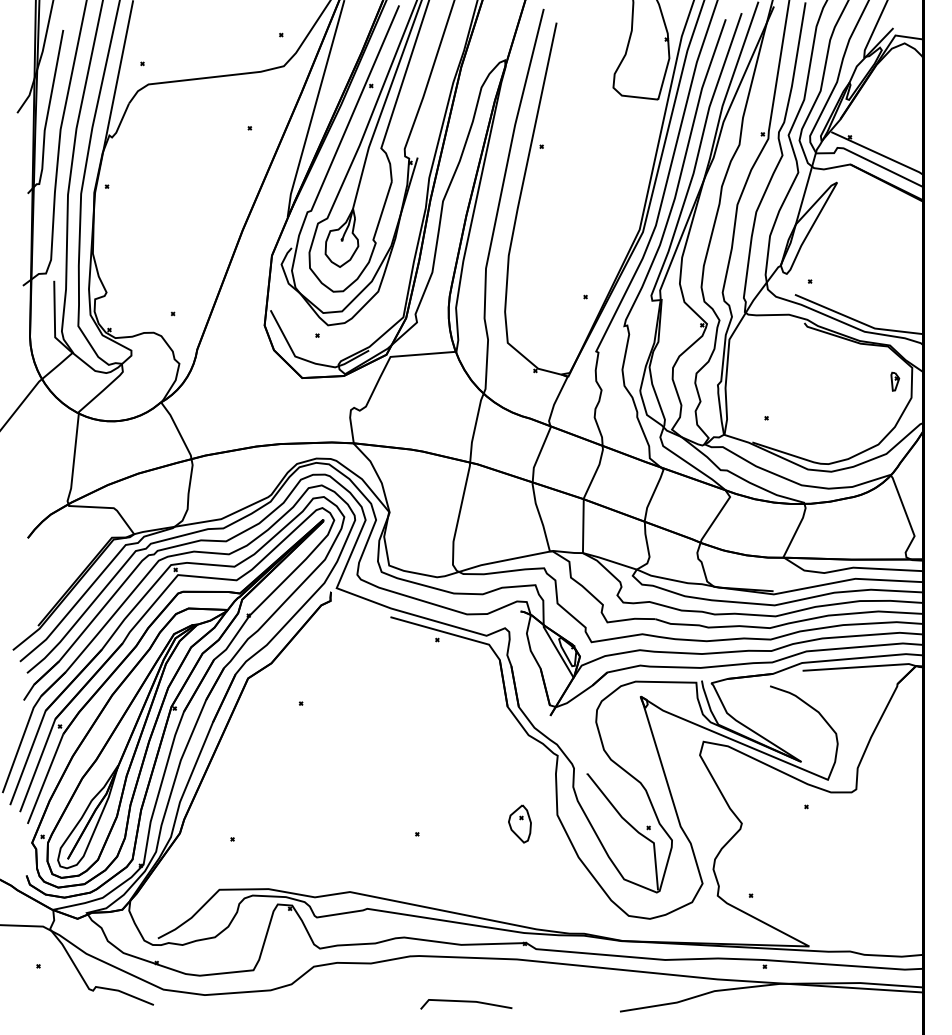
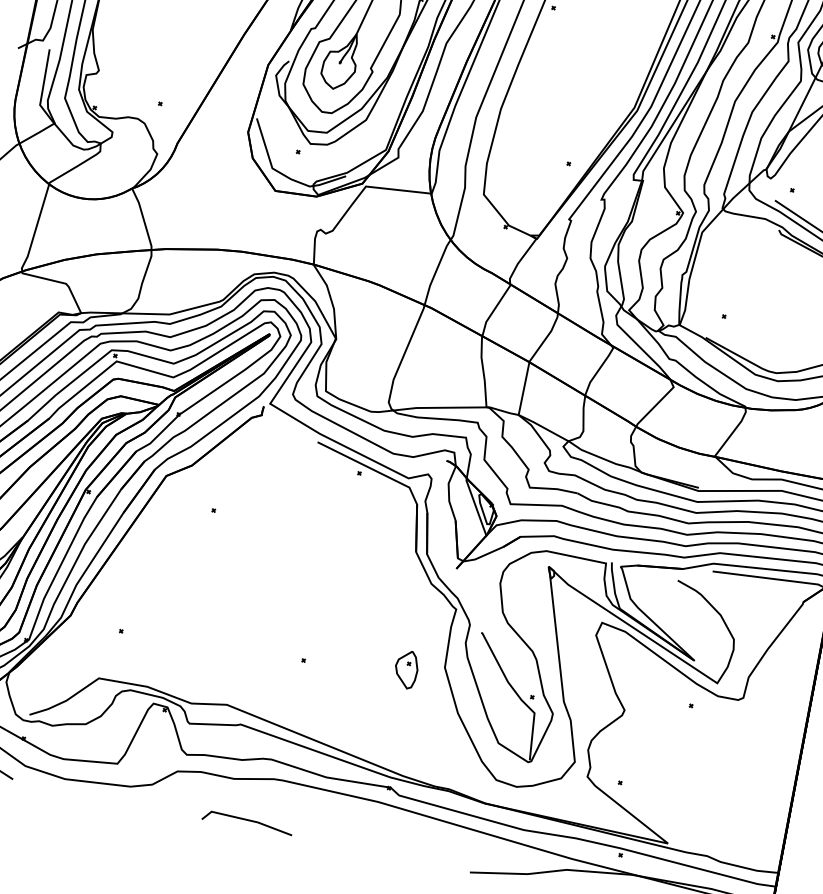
line: (466, 1002) -> (248, 821), moved

